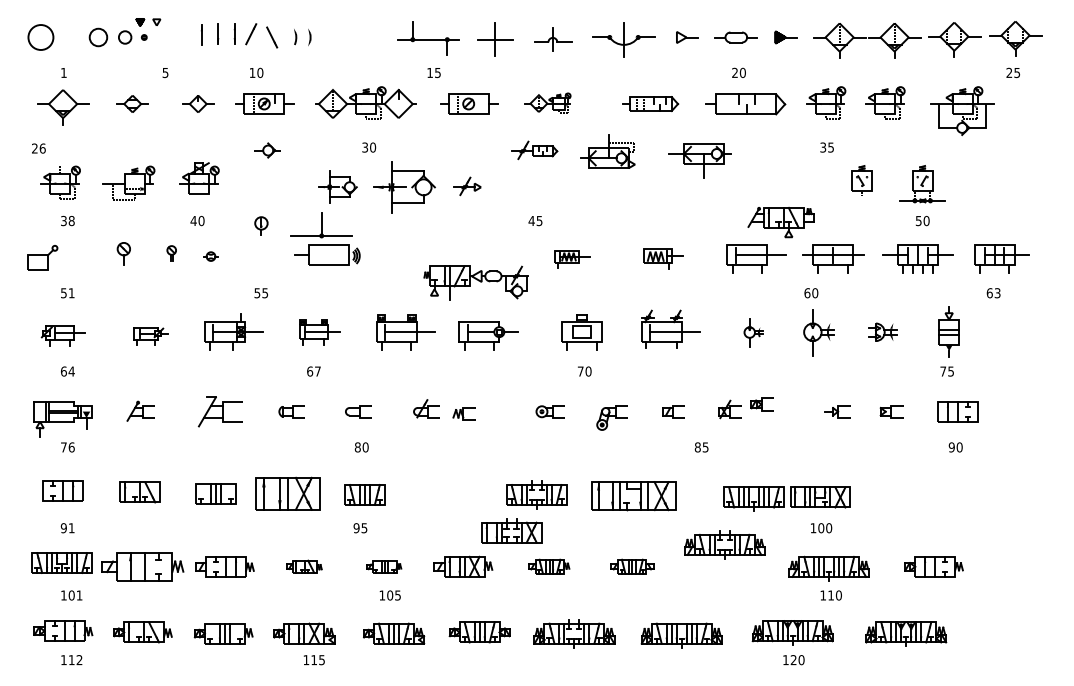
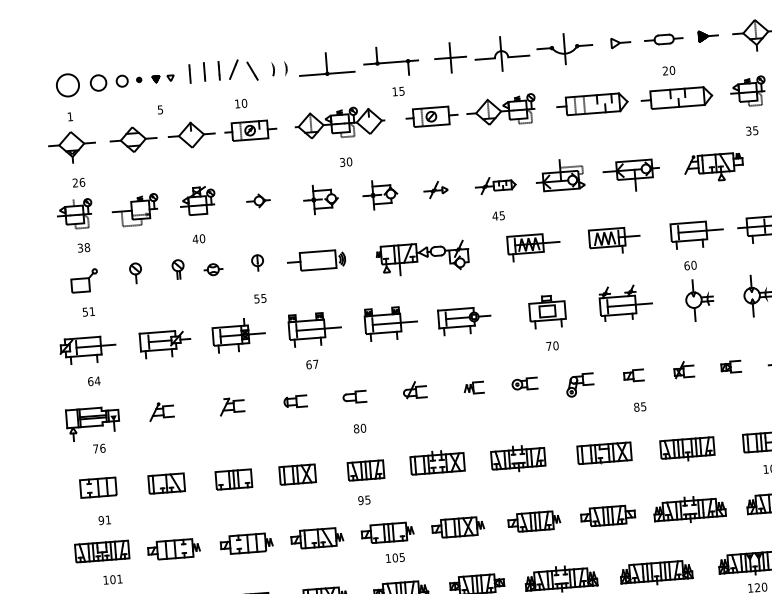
part: (148, 22) -> (163, 78), moved
part: (40, 37) -> (67, 85), moved
part: (553, 39) -> (502, 53), size x1.67
part: (547, 102) -> (501, 110), size x1.67
part: (132, 103) -> (133, 139), size x1.67
part: (198, 103) -> (191, 134), size x1.67
part: (650, 103) -> (592, 103), size x1.43
text: (38, 148) -> (78, 182), moved
part: (267, 150) -> (258, 200), moved
part: (534, 150) -> (495, 185), moved
part: (607, 151) -> (559, 175), moved
part: (699, 160) -> (631, 175), moved
part: (404, 186) -> (380, 194), size x0.62
part: (780, 222) -> (713, 167), moved
part: (261, 225) -> (257, 262), moved
part: (321, 225) -> (326, 64), moved
part: (171, 253) -> (178, 269), size x1.43
part: (210, 256) -> (212, 269), size x1.43
part: (42, 257) -> (84, 280), moved
part: (571, 258) -> (533, 246), size x1.67
part: (663, 258) -> (614, 240), size x1.43
part: (475, 282) -> (422, 257), moved
text: (811, 293) -> (690, 265), moved
part: (319, 332) -> (314, 329), size x1.43
part: (753, 332) -> (699, 299), size x1.67
part: (63, 335) -> (87, 349), size x1.43
part: (150, 335) -> (165, 343), size x1.67
part: (761, 404) -> (730, 367), moved
part: (220, 411) -> (232, 406), size x0.62
part: (463, 413) -> (473, 387), moved
text: (701, 447) -> (640, 407), moved
part: (287, 493) -> (297, 474), size x0.62
part: (633, 496) -> (604, 453), size x0.71
part: (753, 498) -> (686, 448), moved
part: (511, 530) -> (437, 461), moved
part: (724, 544) -> (689, 509), moved
part: (142, 566) -> (173, 549), size x0.71
part: (304, 566) -> (317, 538), size x1.67
part: (383, 566) -> (387, 532), size x1.67
part: (548, 566) -> (533, 521), size x1.43
part: (632, 566) -> (608, 515), size x1.43

